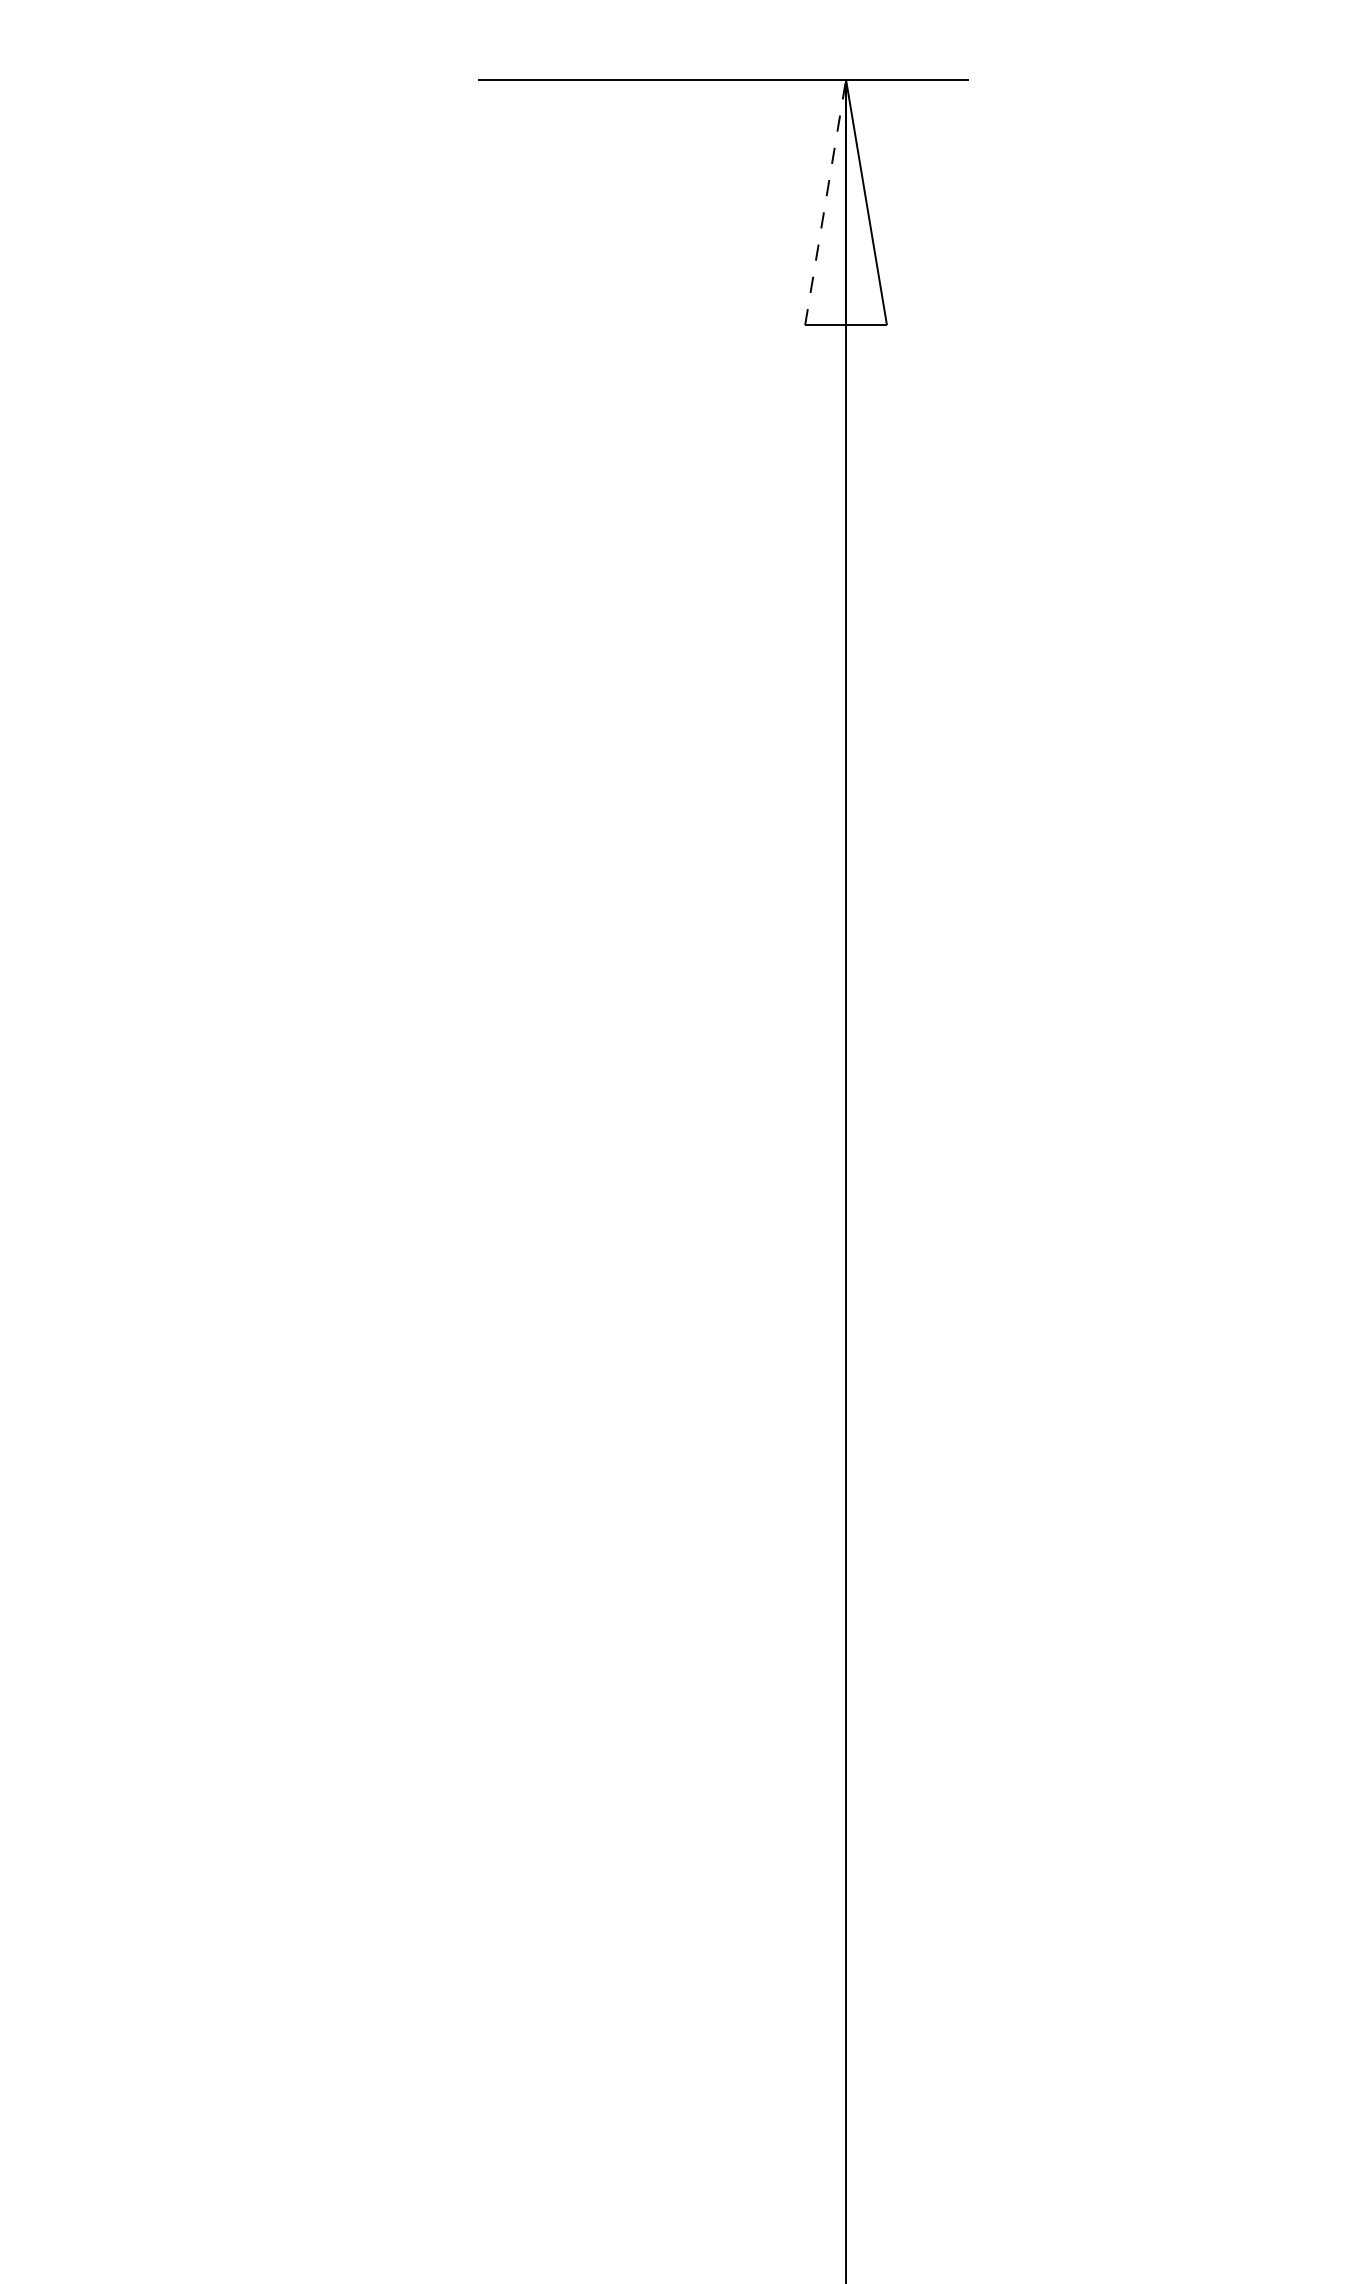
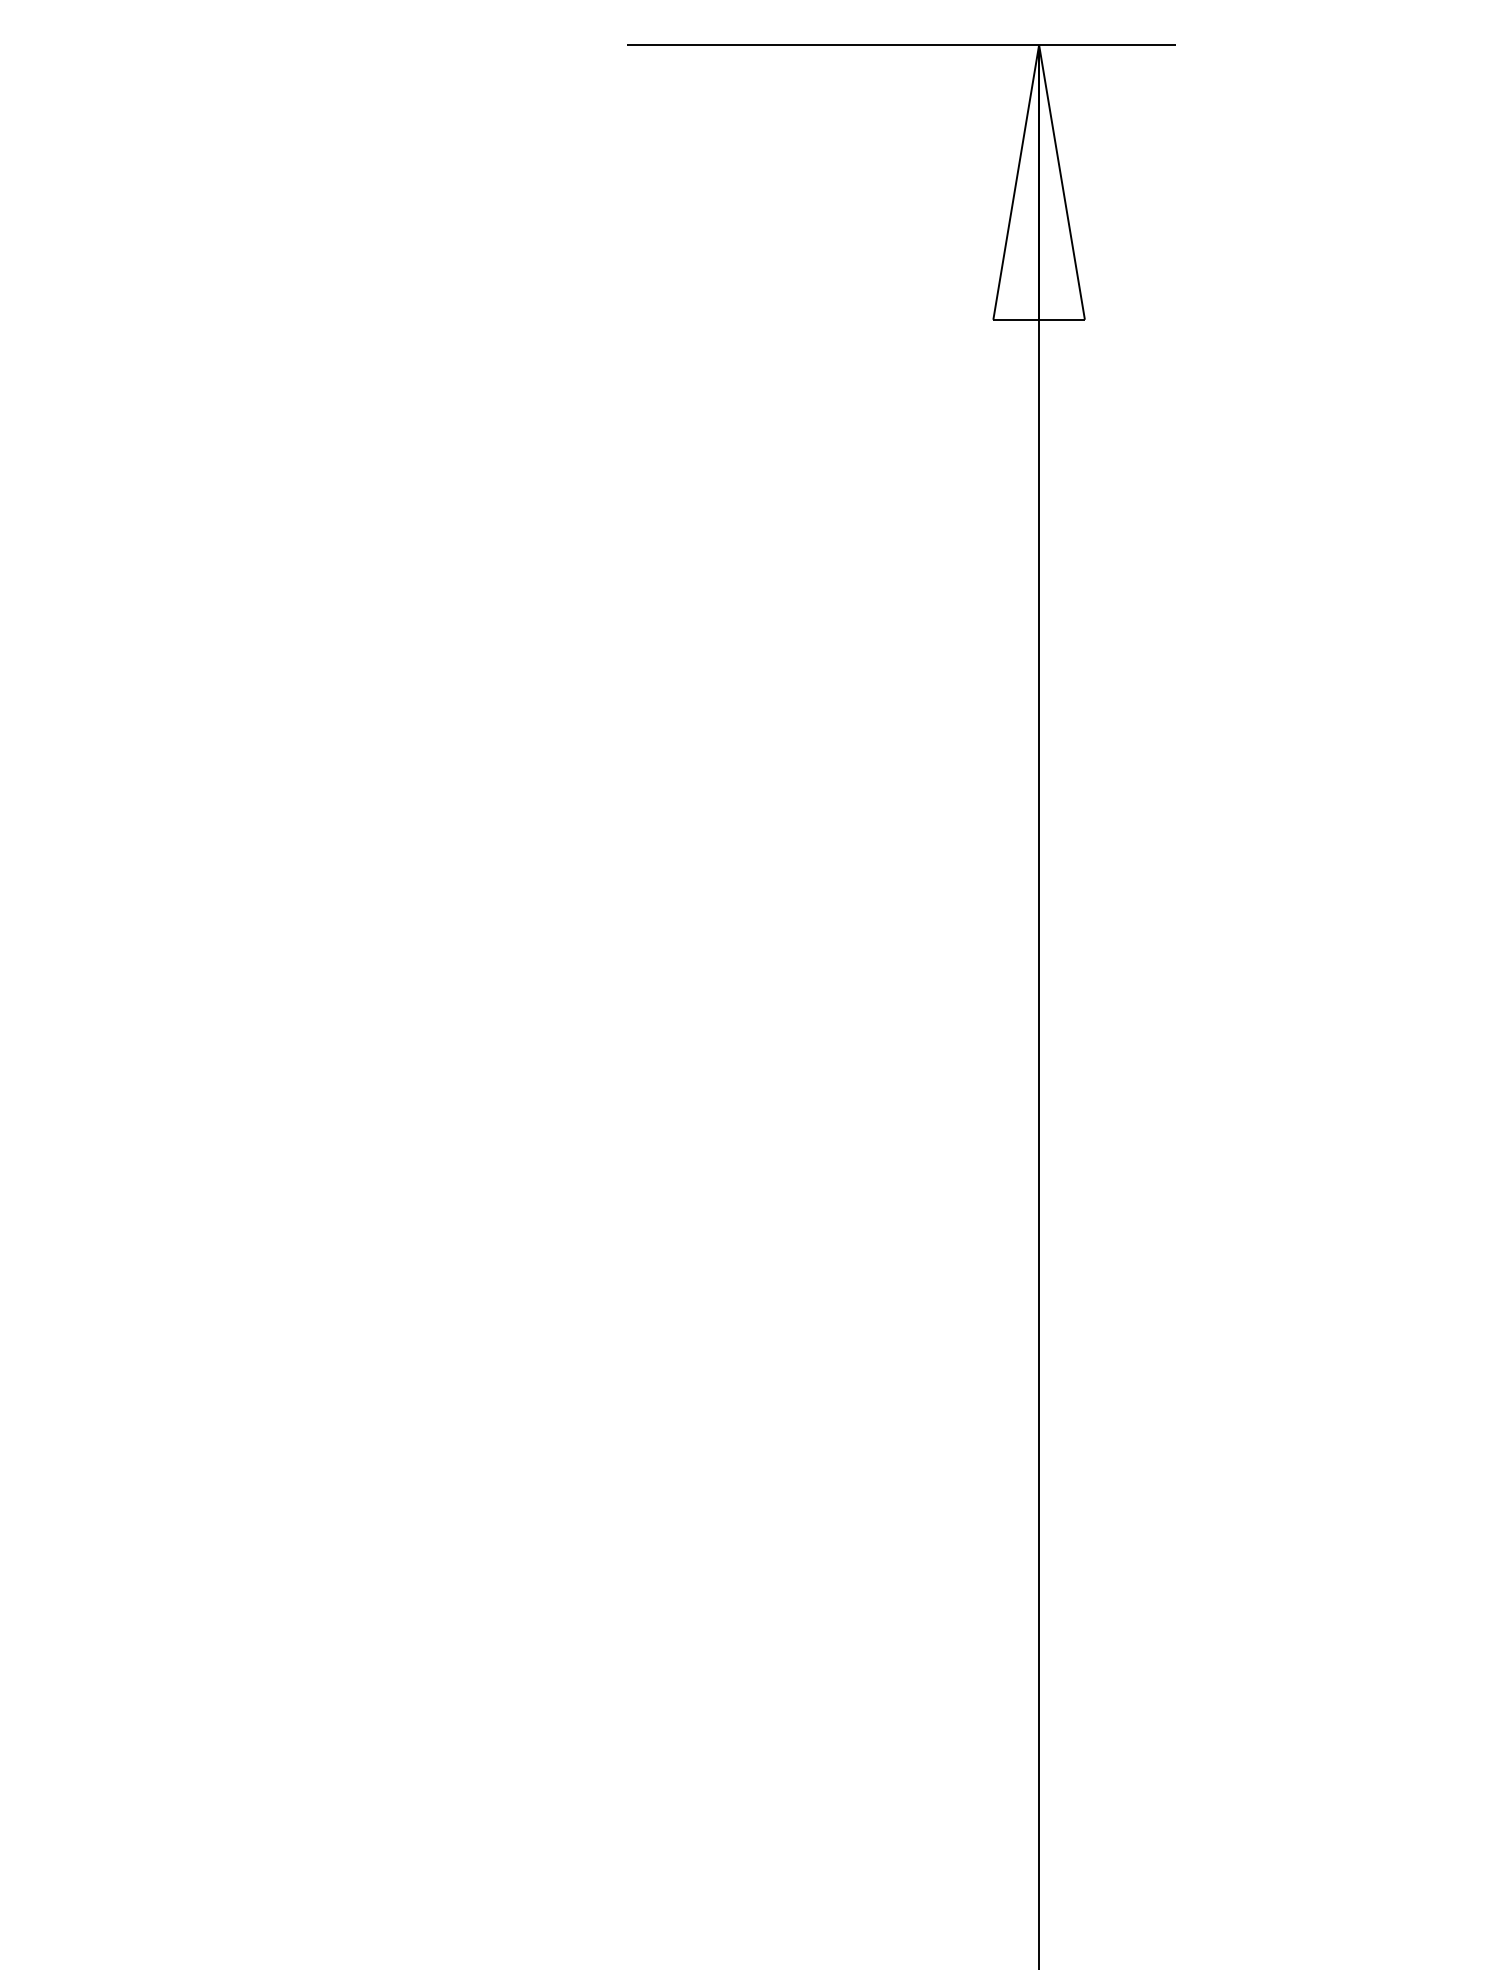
line: (825, 201) -> (1016, 181), dashed -> solid

